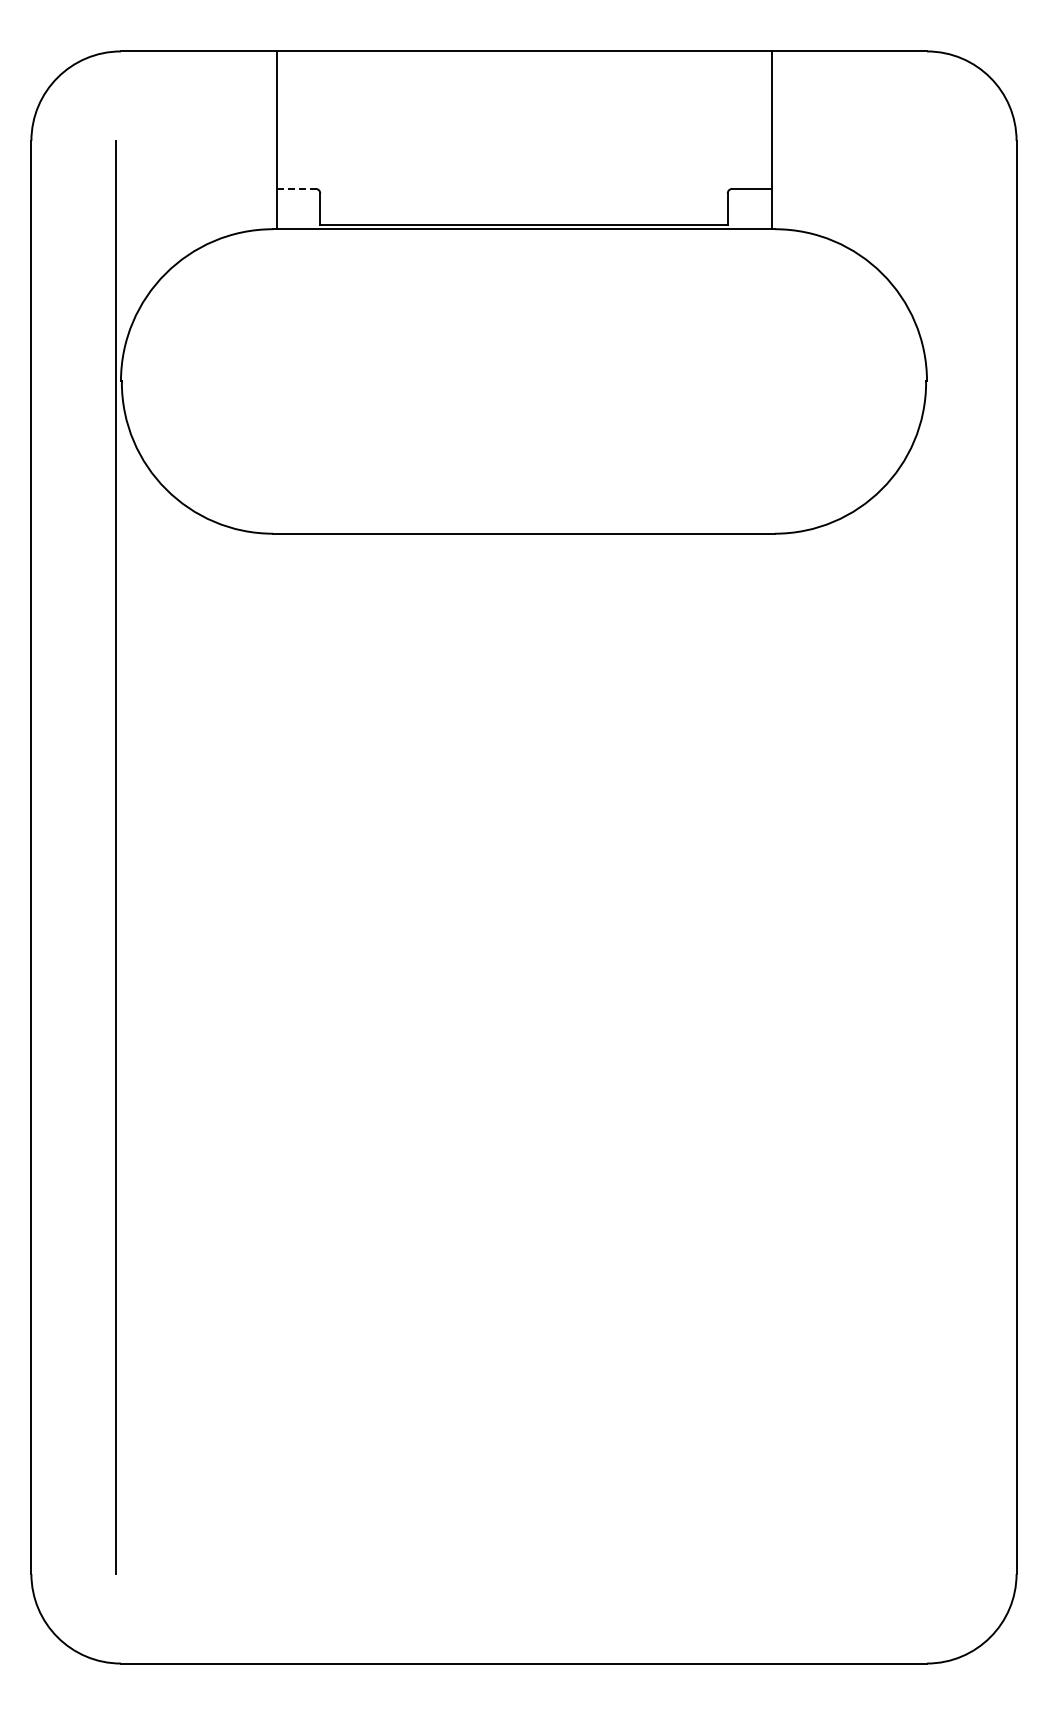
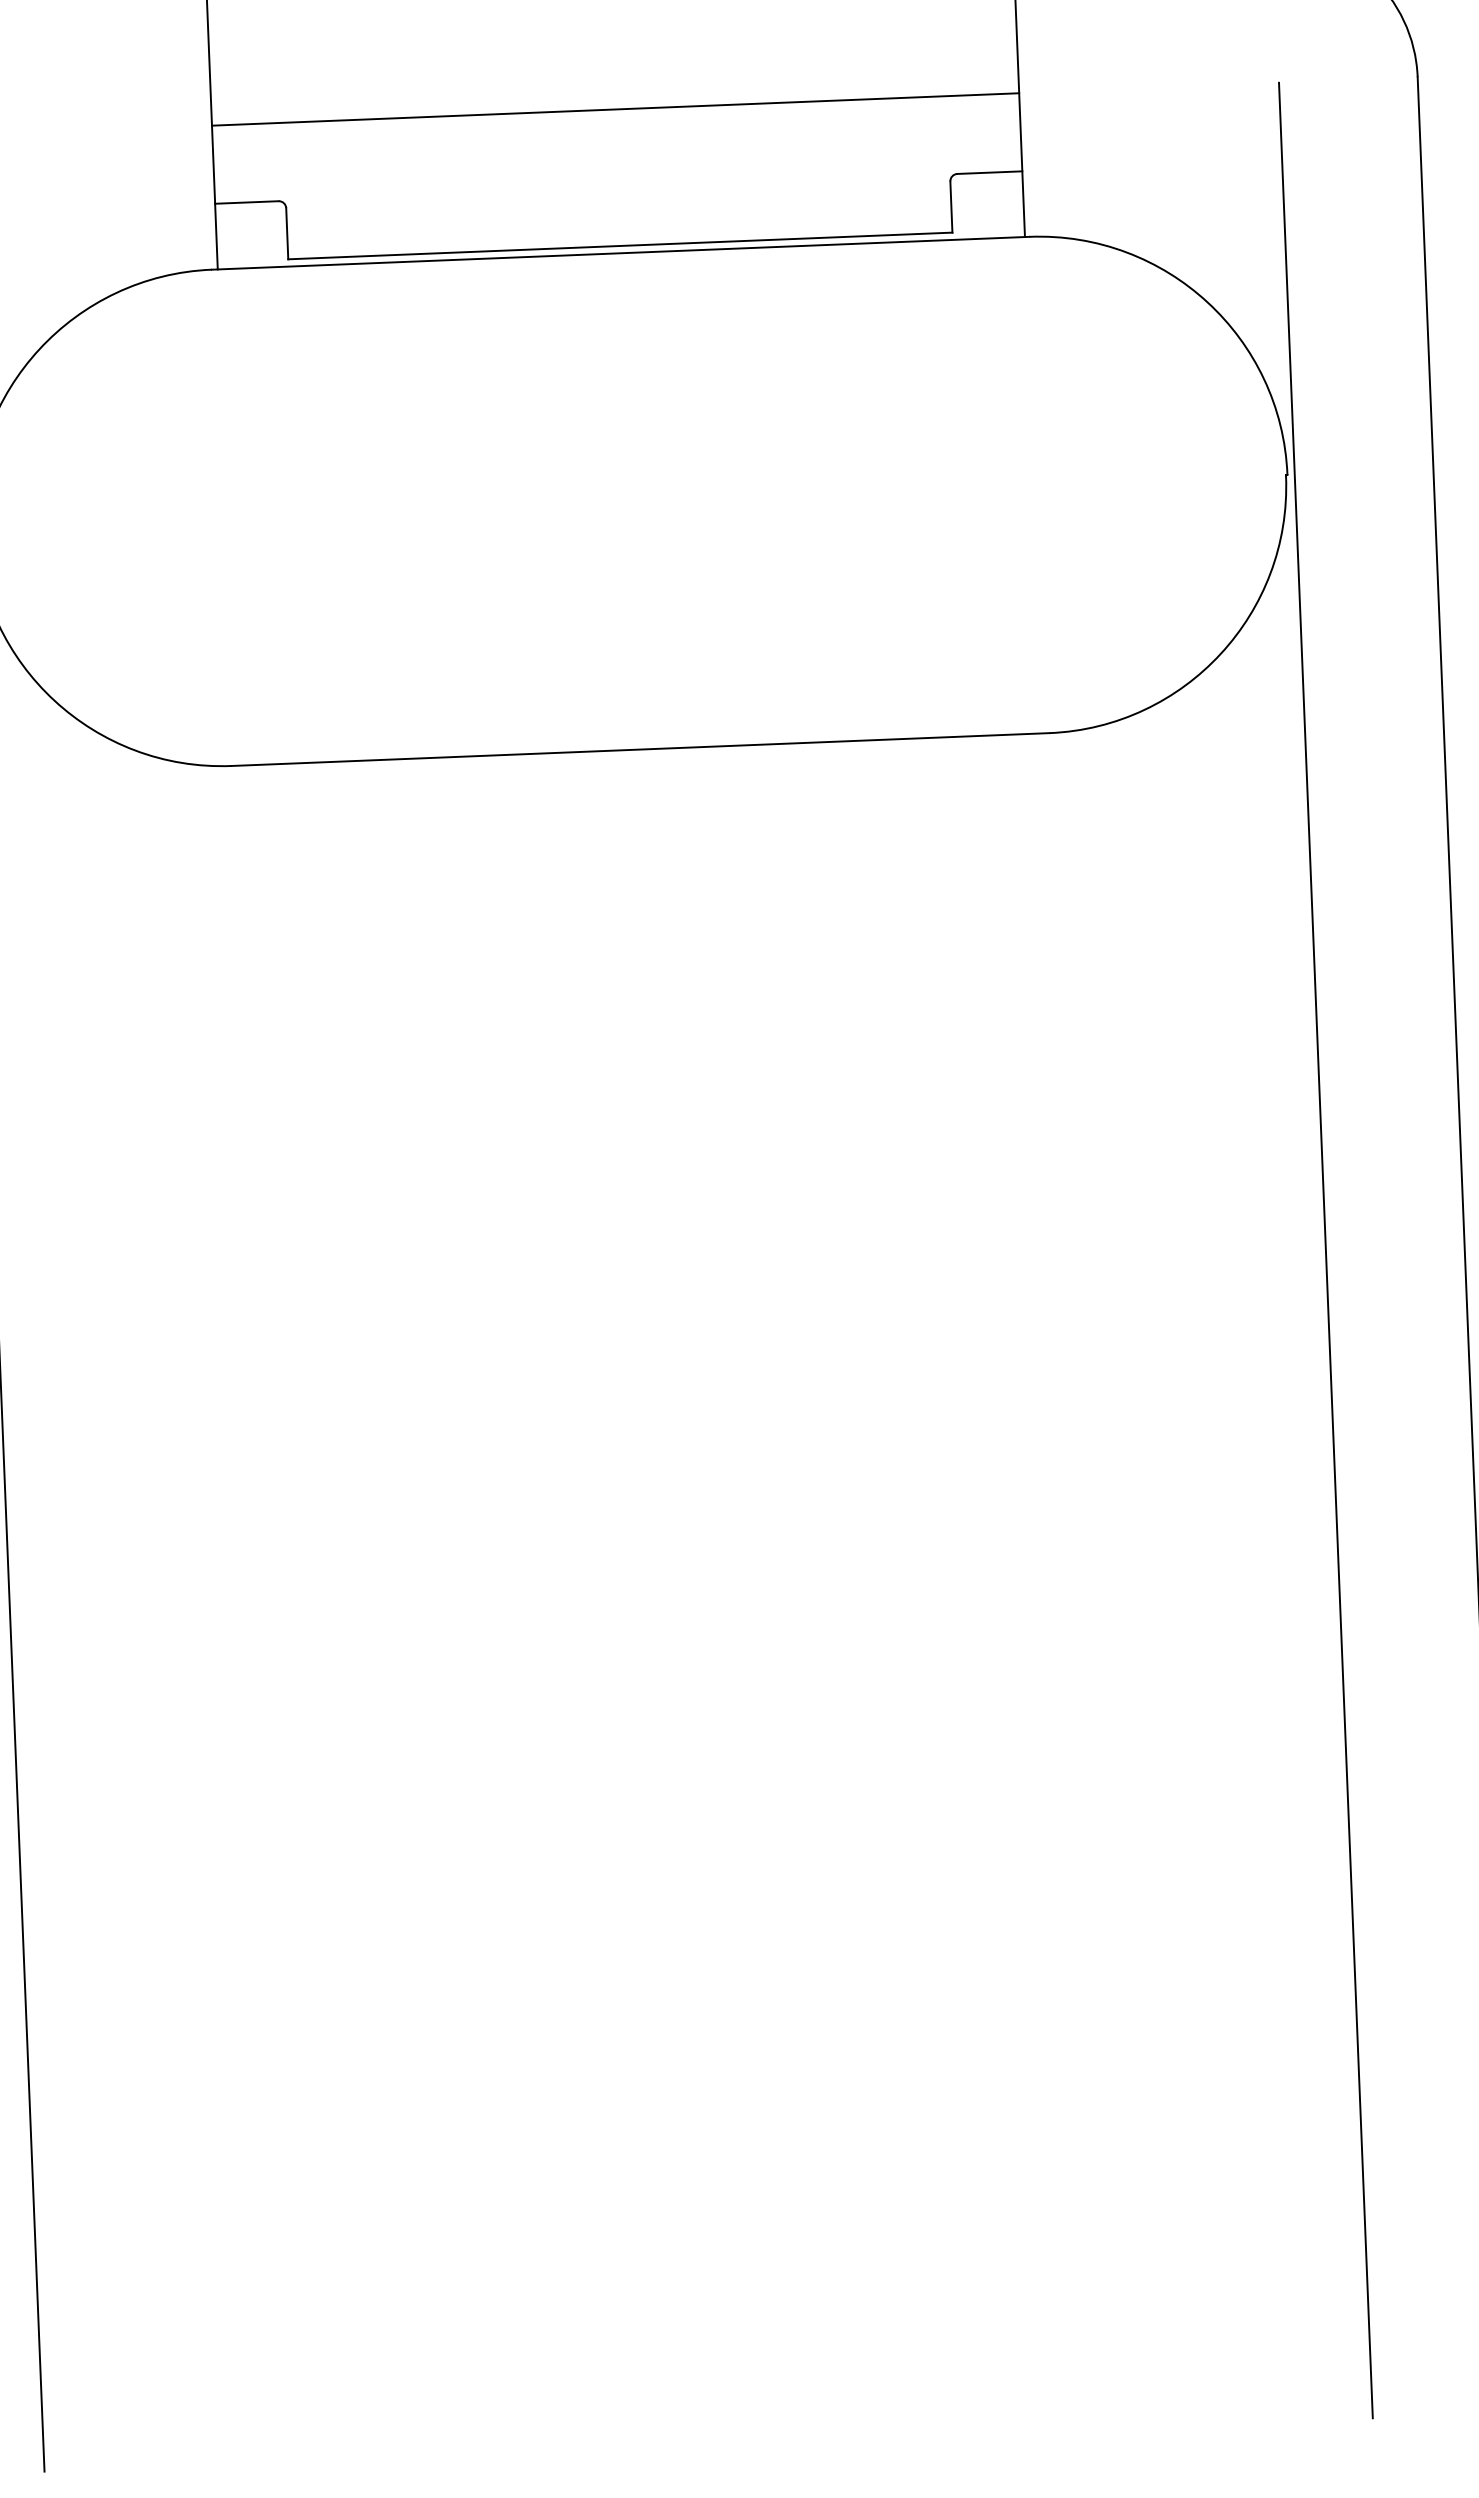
line: (524, 141) -> (615, 110), added
line: (296, 188) -> (247, 201), dashed -> solid
line: (931, 857) -> (1325, 1250), added

